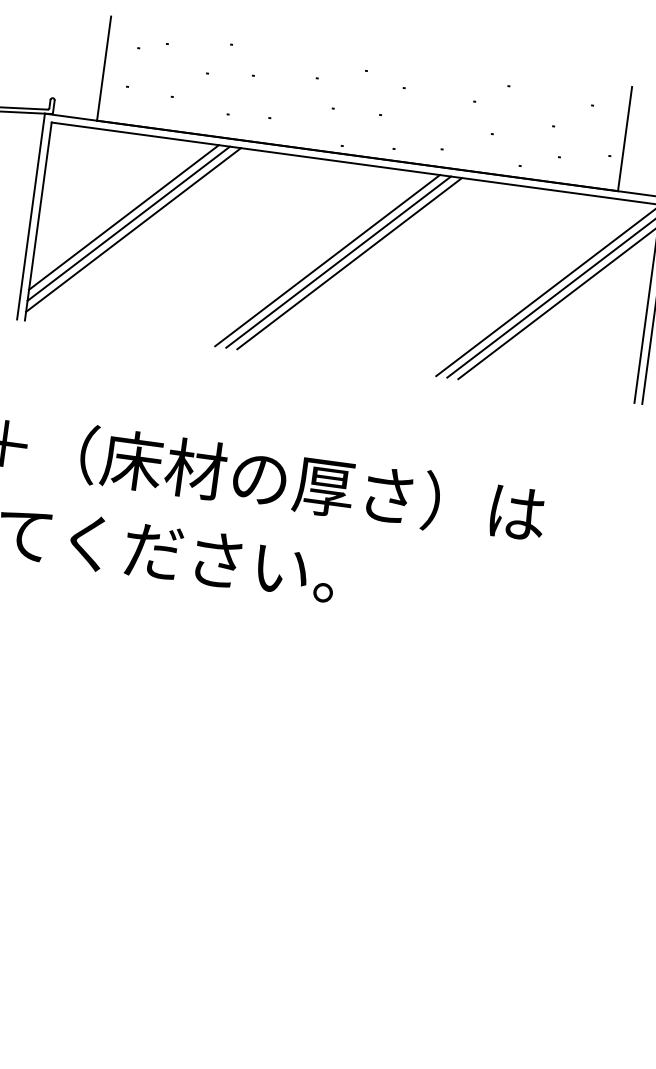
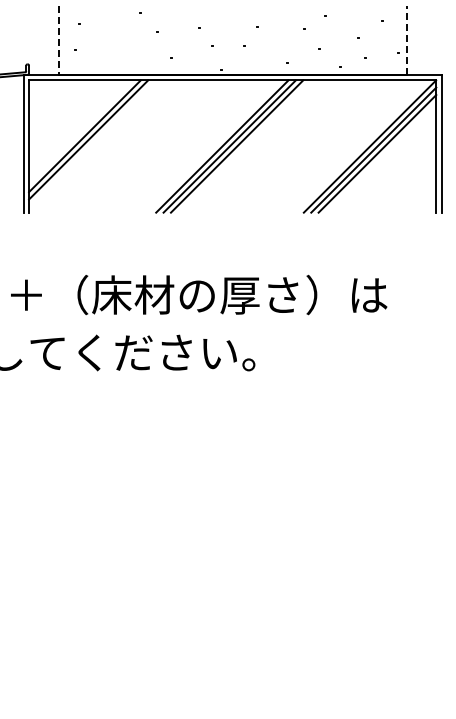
line: (103, 68) -> (58, 40), solid -> dashed
line: (624, 139) -> (406, 40), solid -> dashed
line: (133, 229) -> (92, 143), removed

